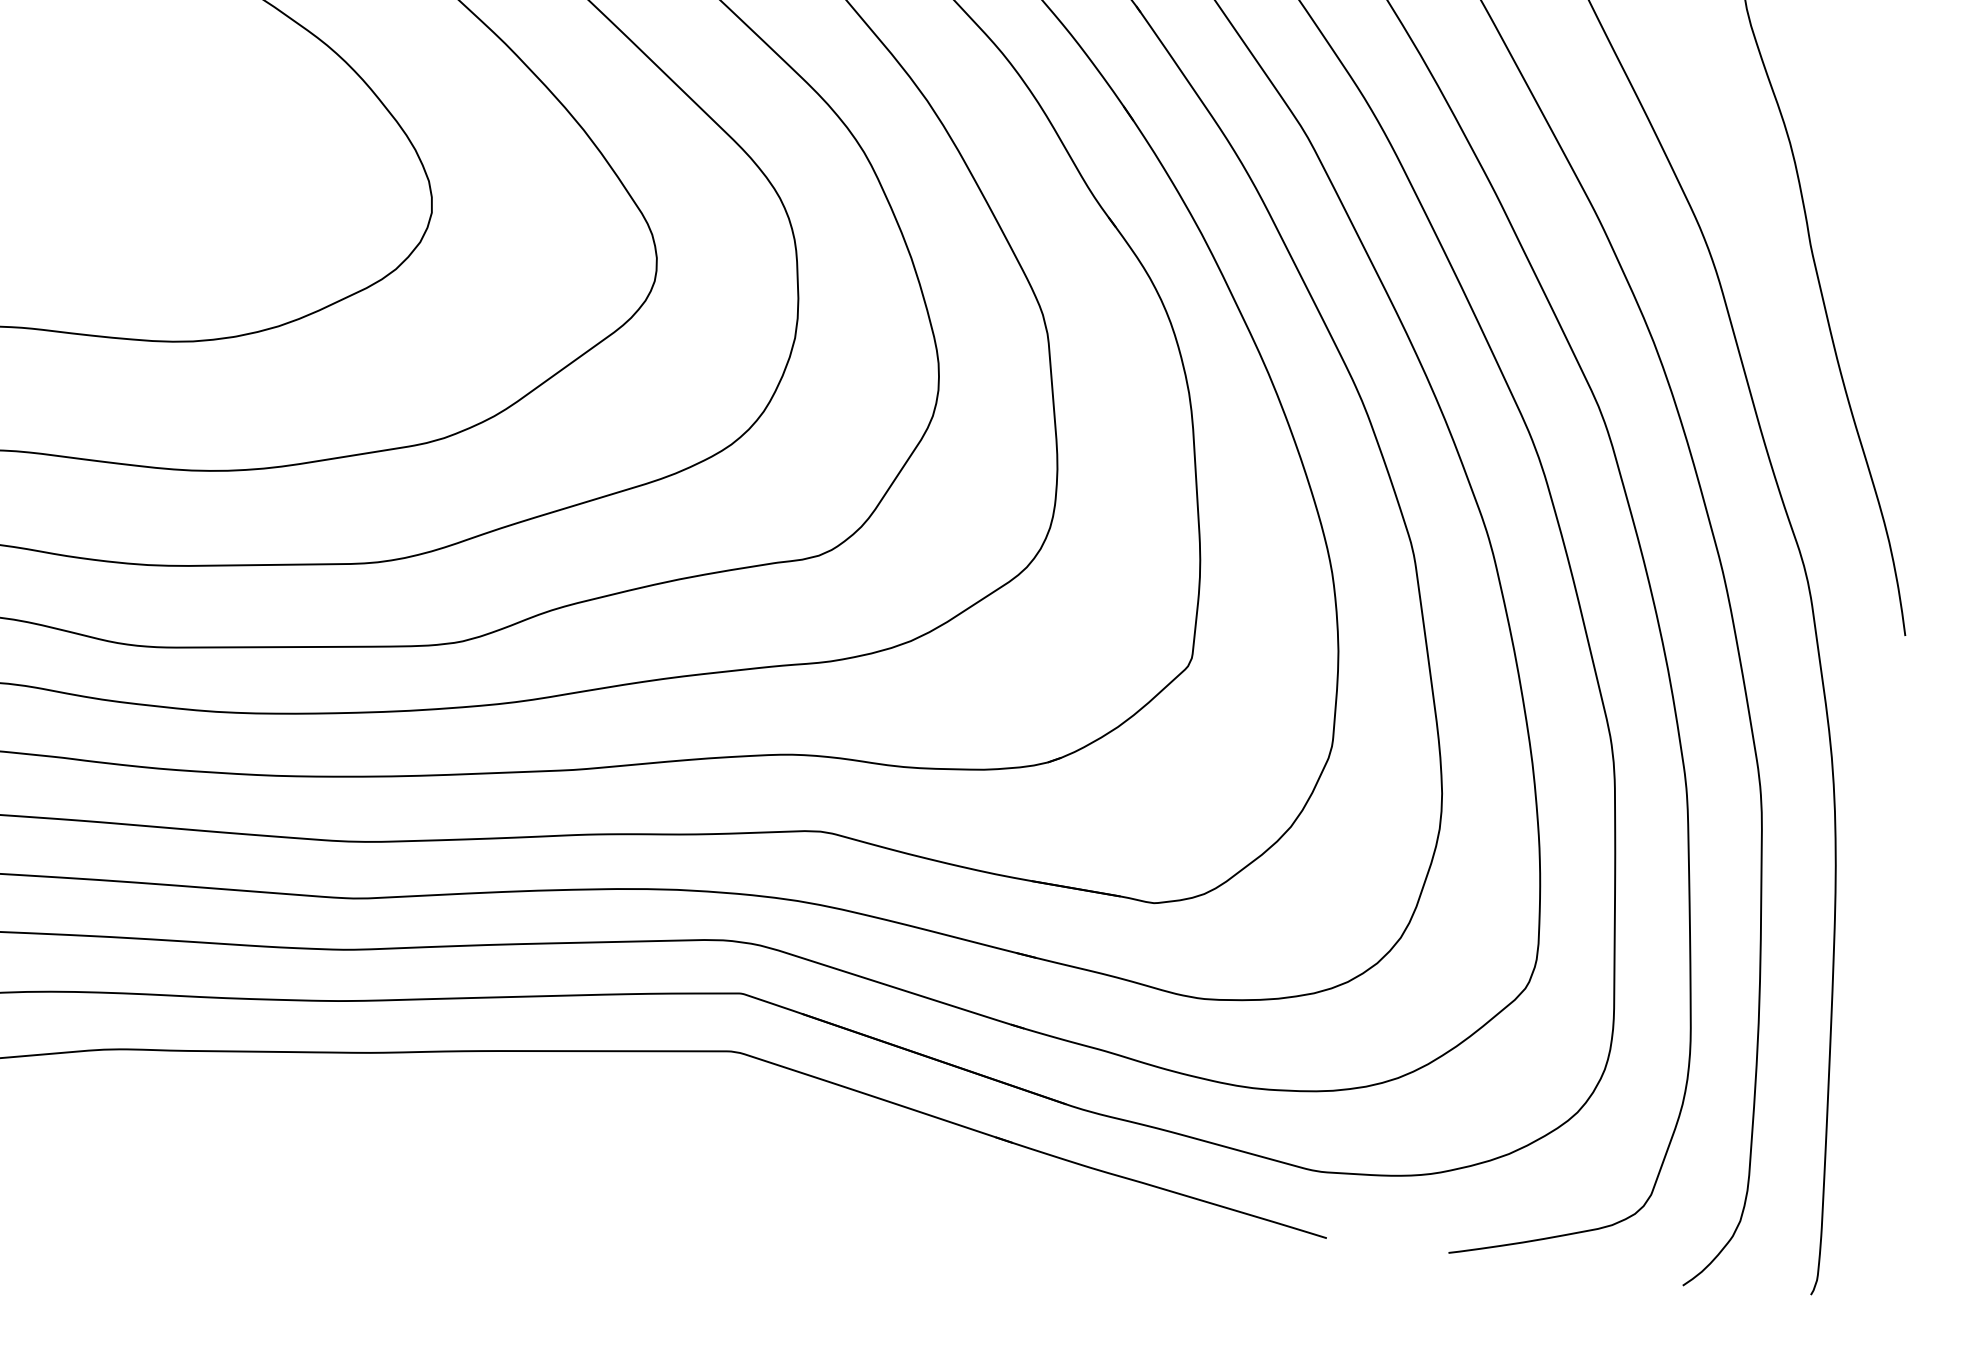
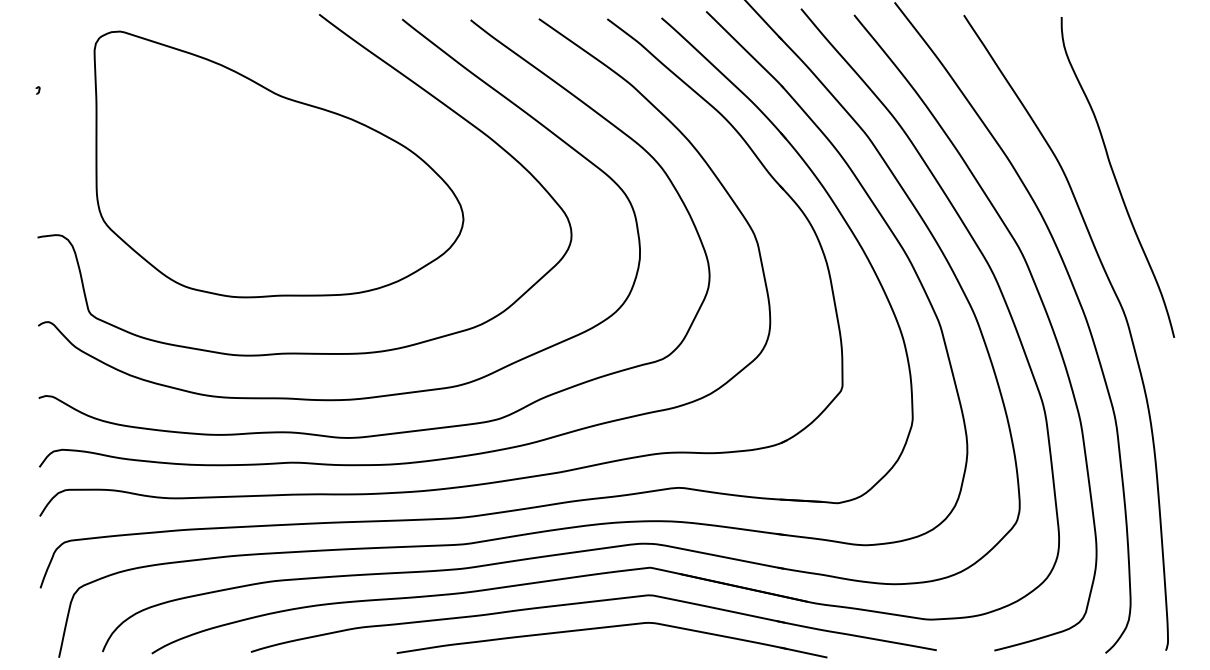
part: (644, 1110) -> (611, 627), added

